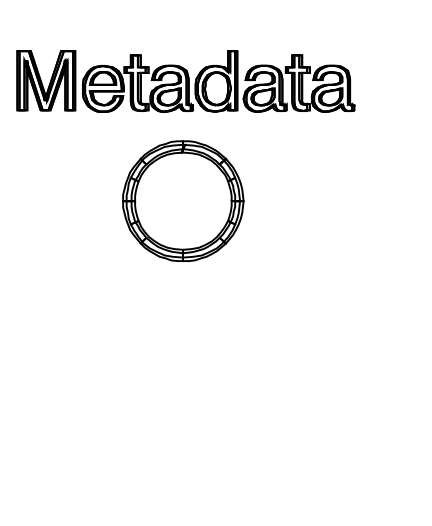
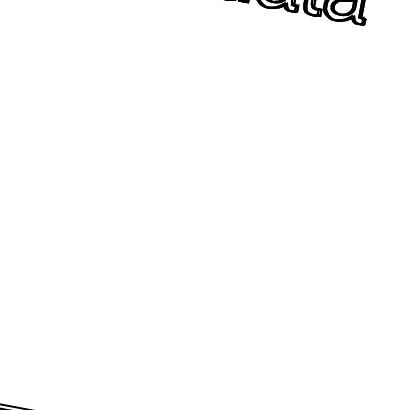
part: (183, 200) -> (177, 81), removed

